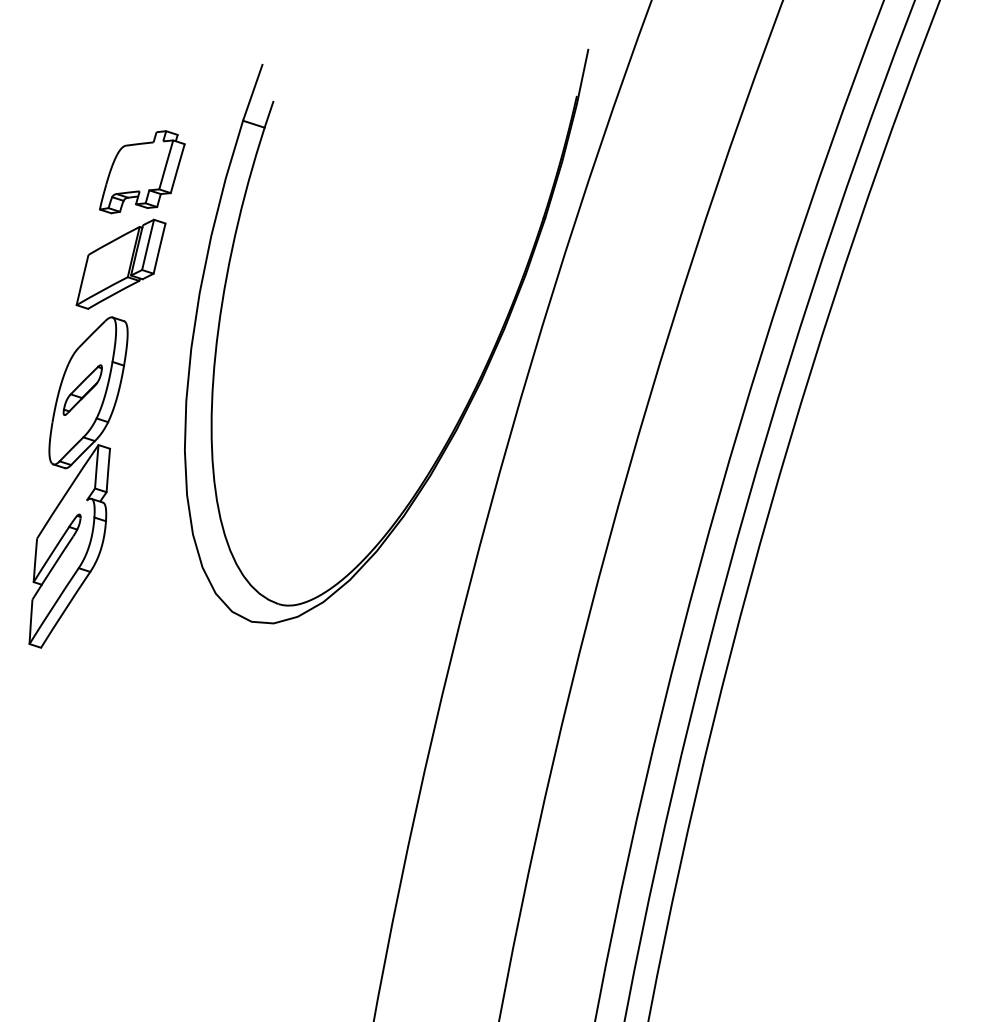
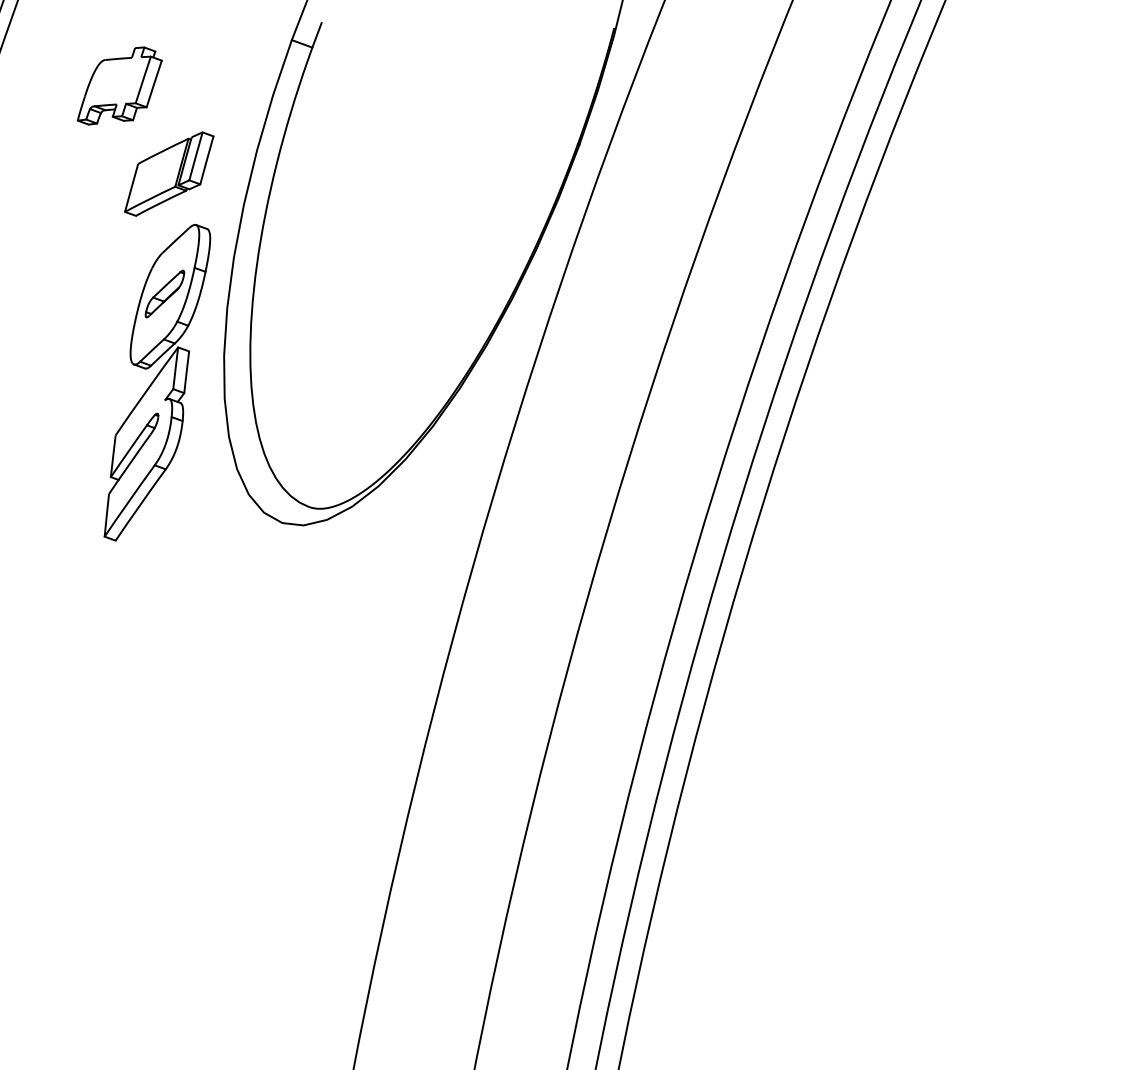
part: (141, 171) -> (119, 85), moved
part: (78, 482) -> (157, 382), moved

